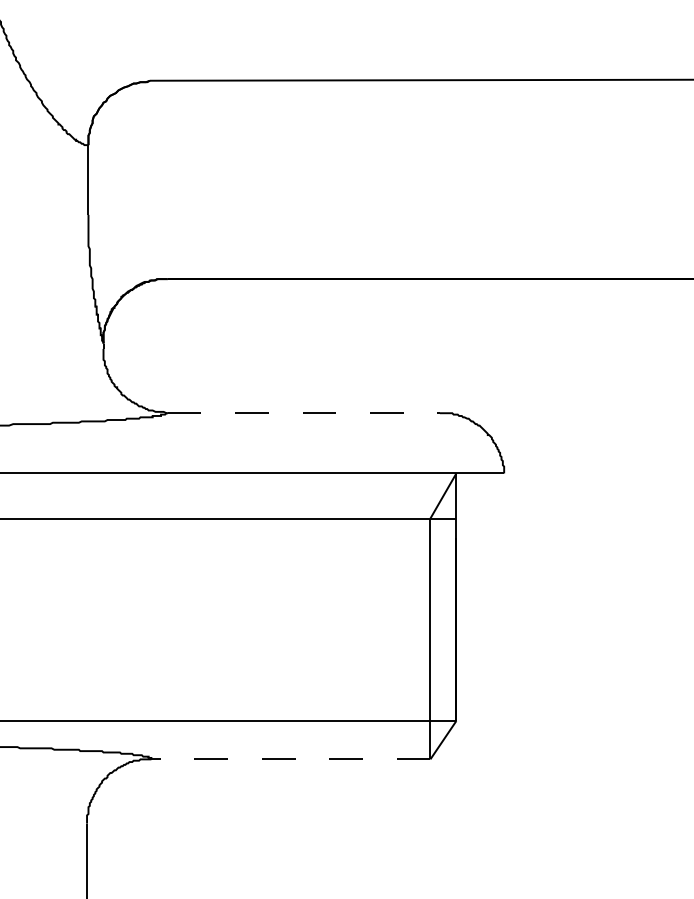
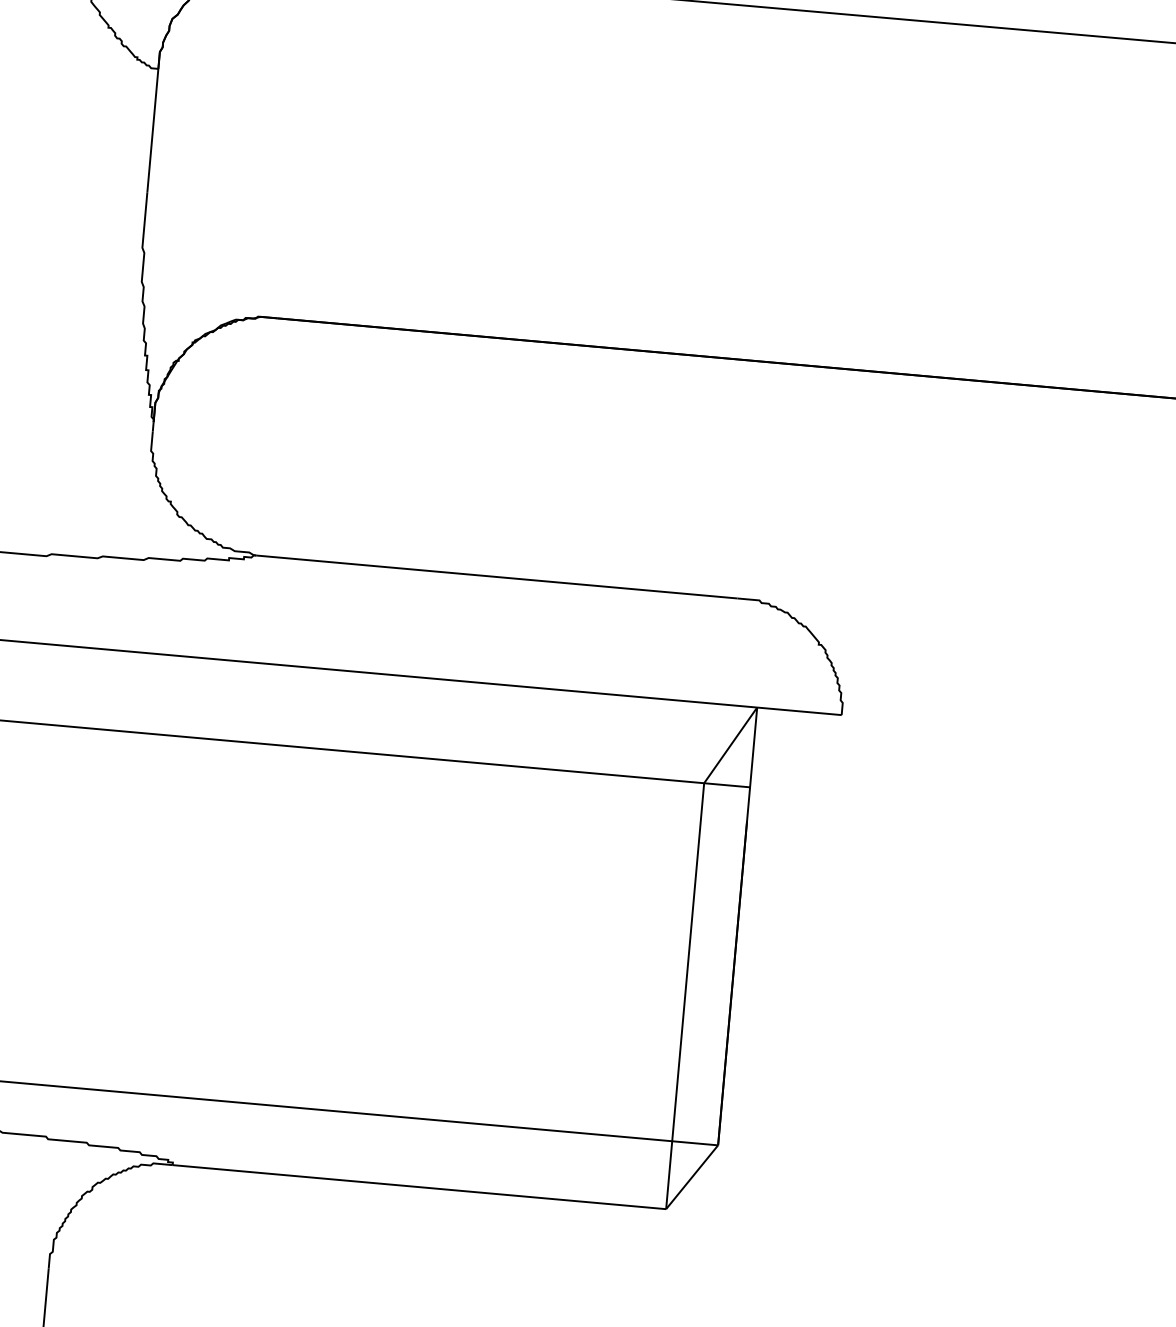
line: (304, 413) -> (498, 577), dashed -> solid
line: (290, 759) -> (418, 1187), dashed -> solid

